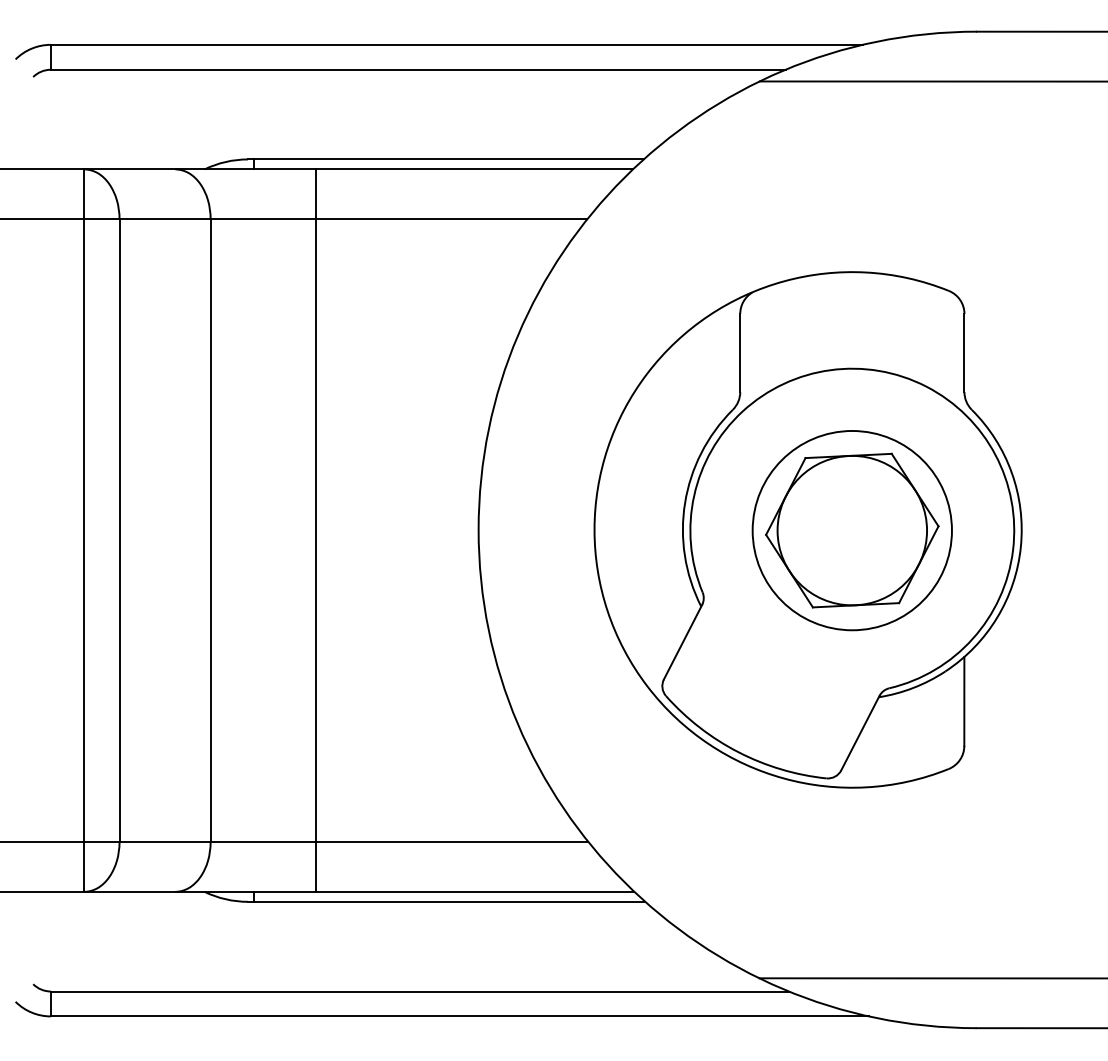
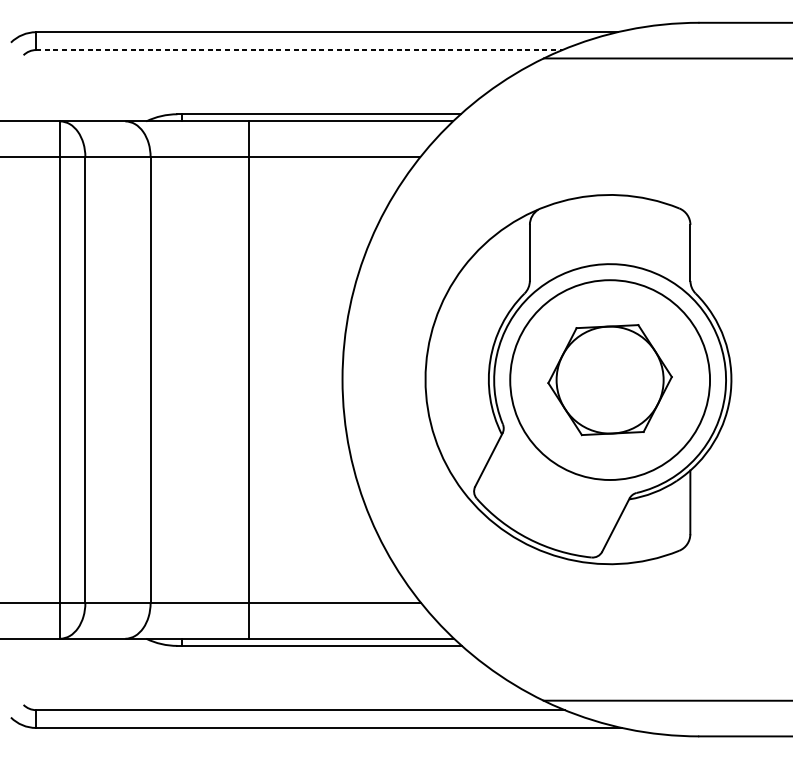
line: (418, 69) -> (299, 49), solid -> dashed
line: (316, 530) -> (249, 380), moved
circle: (851, 530) -> (609, 380), size x1.4

